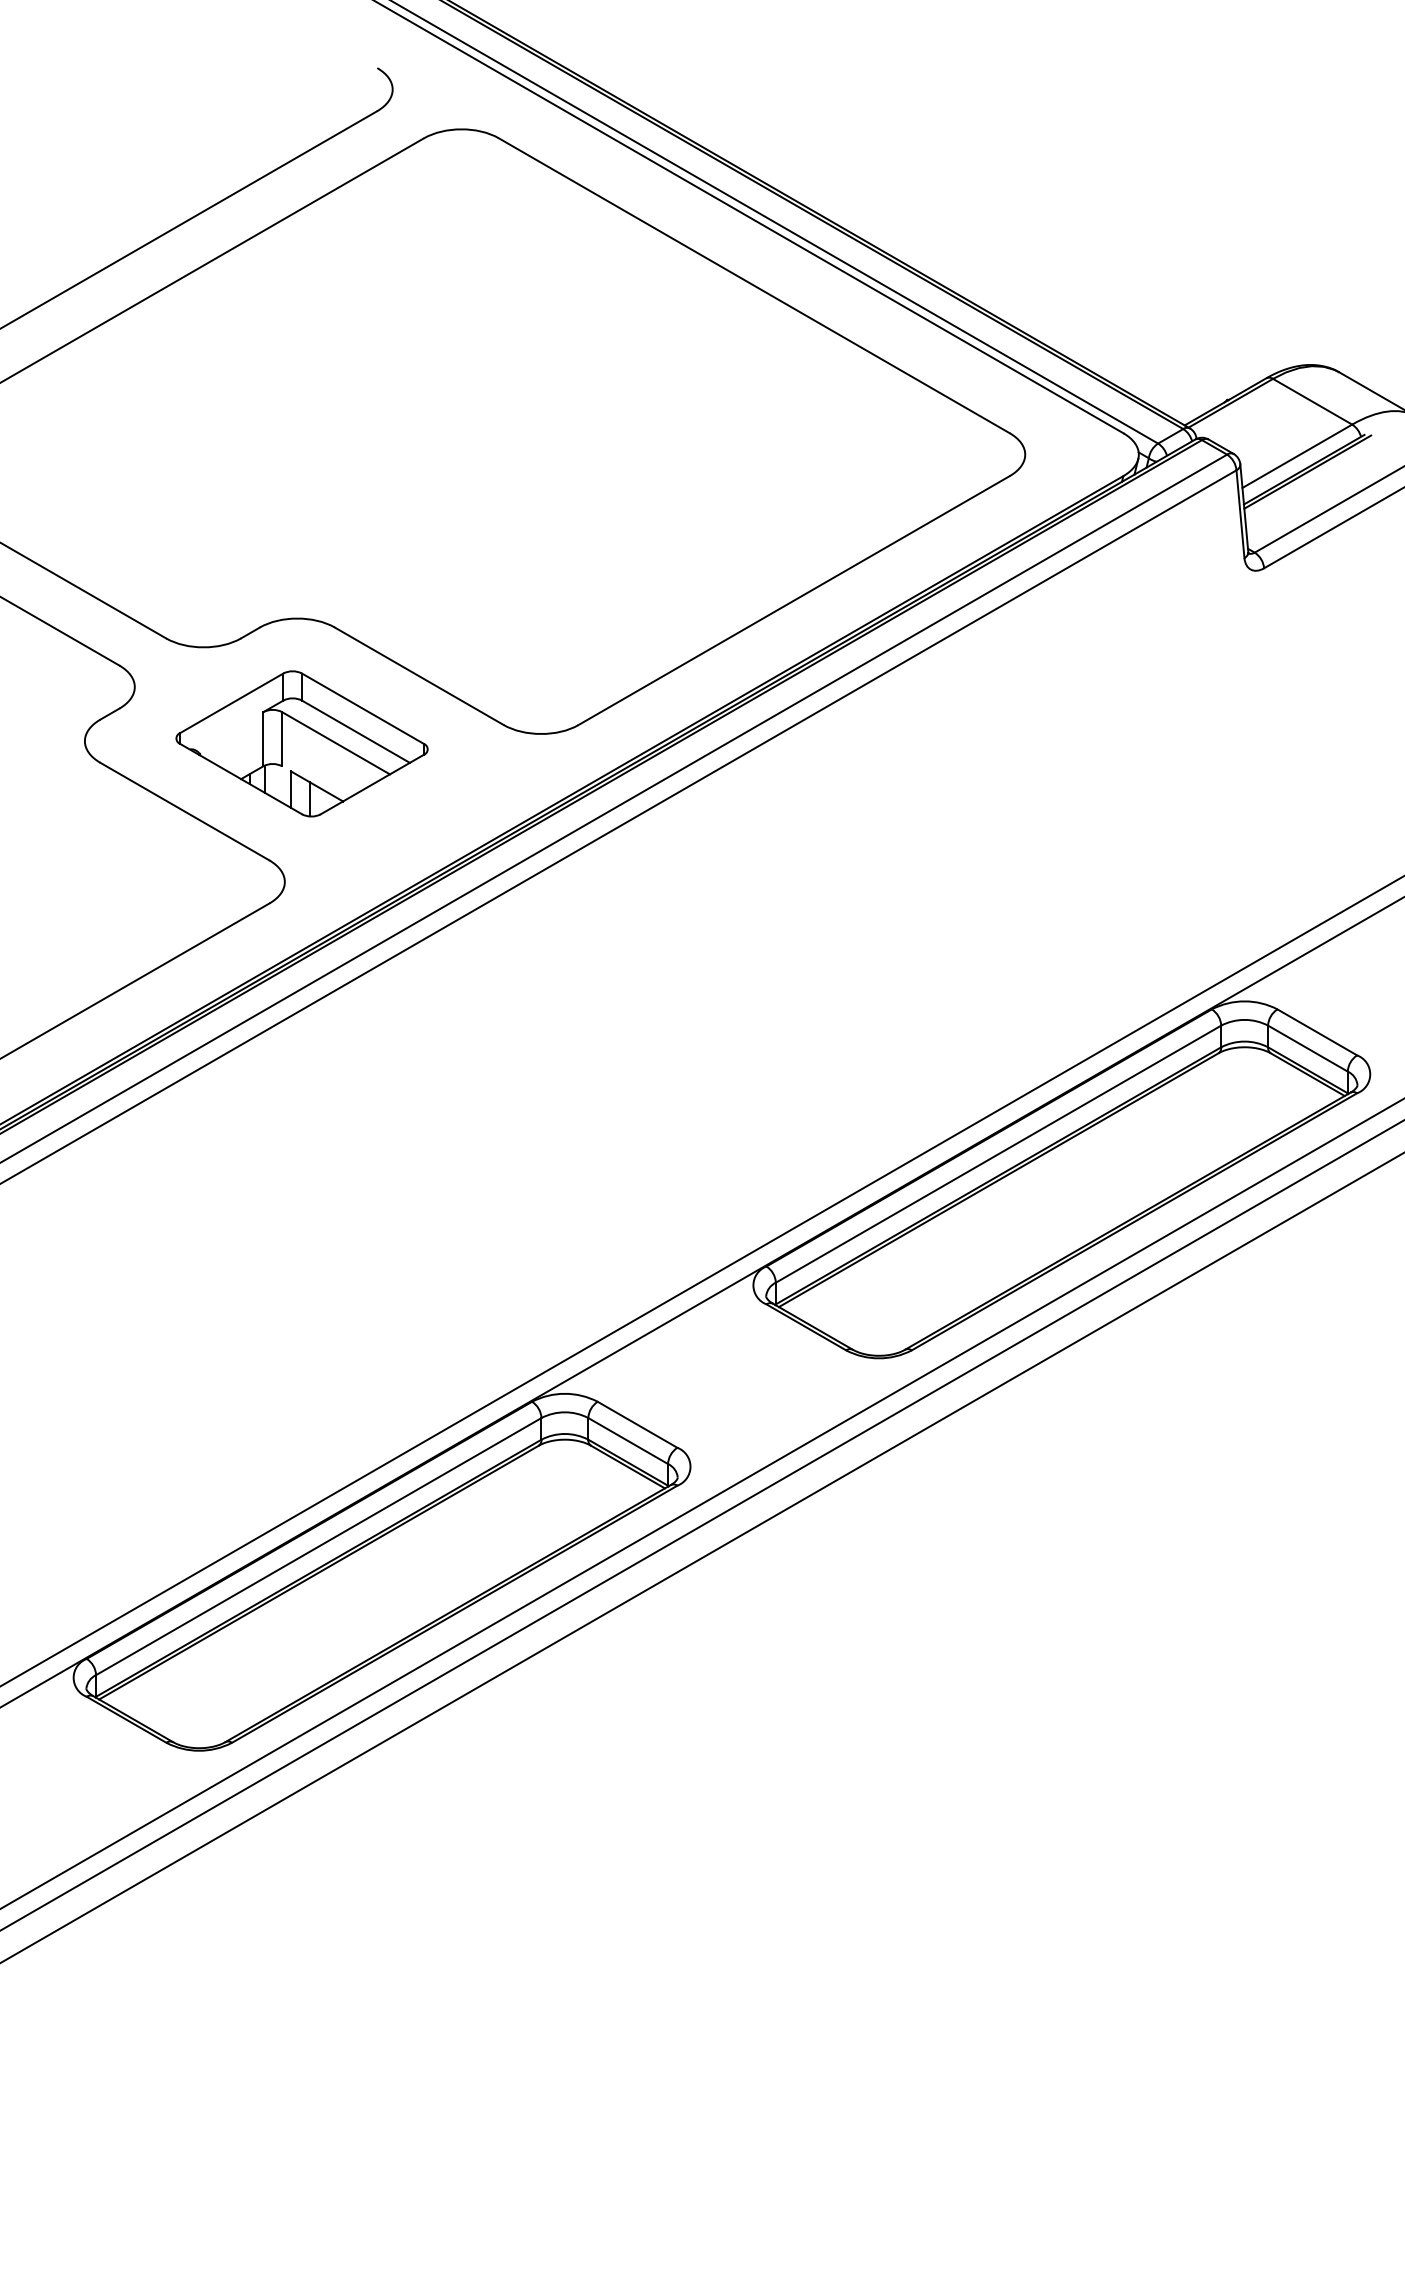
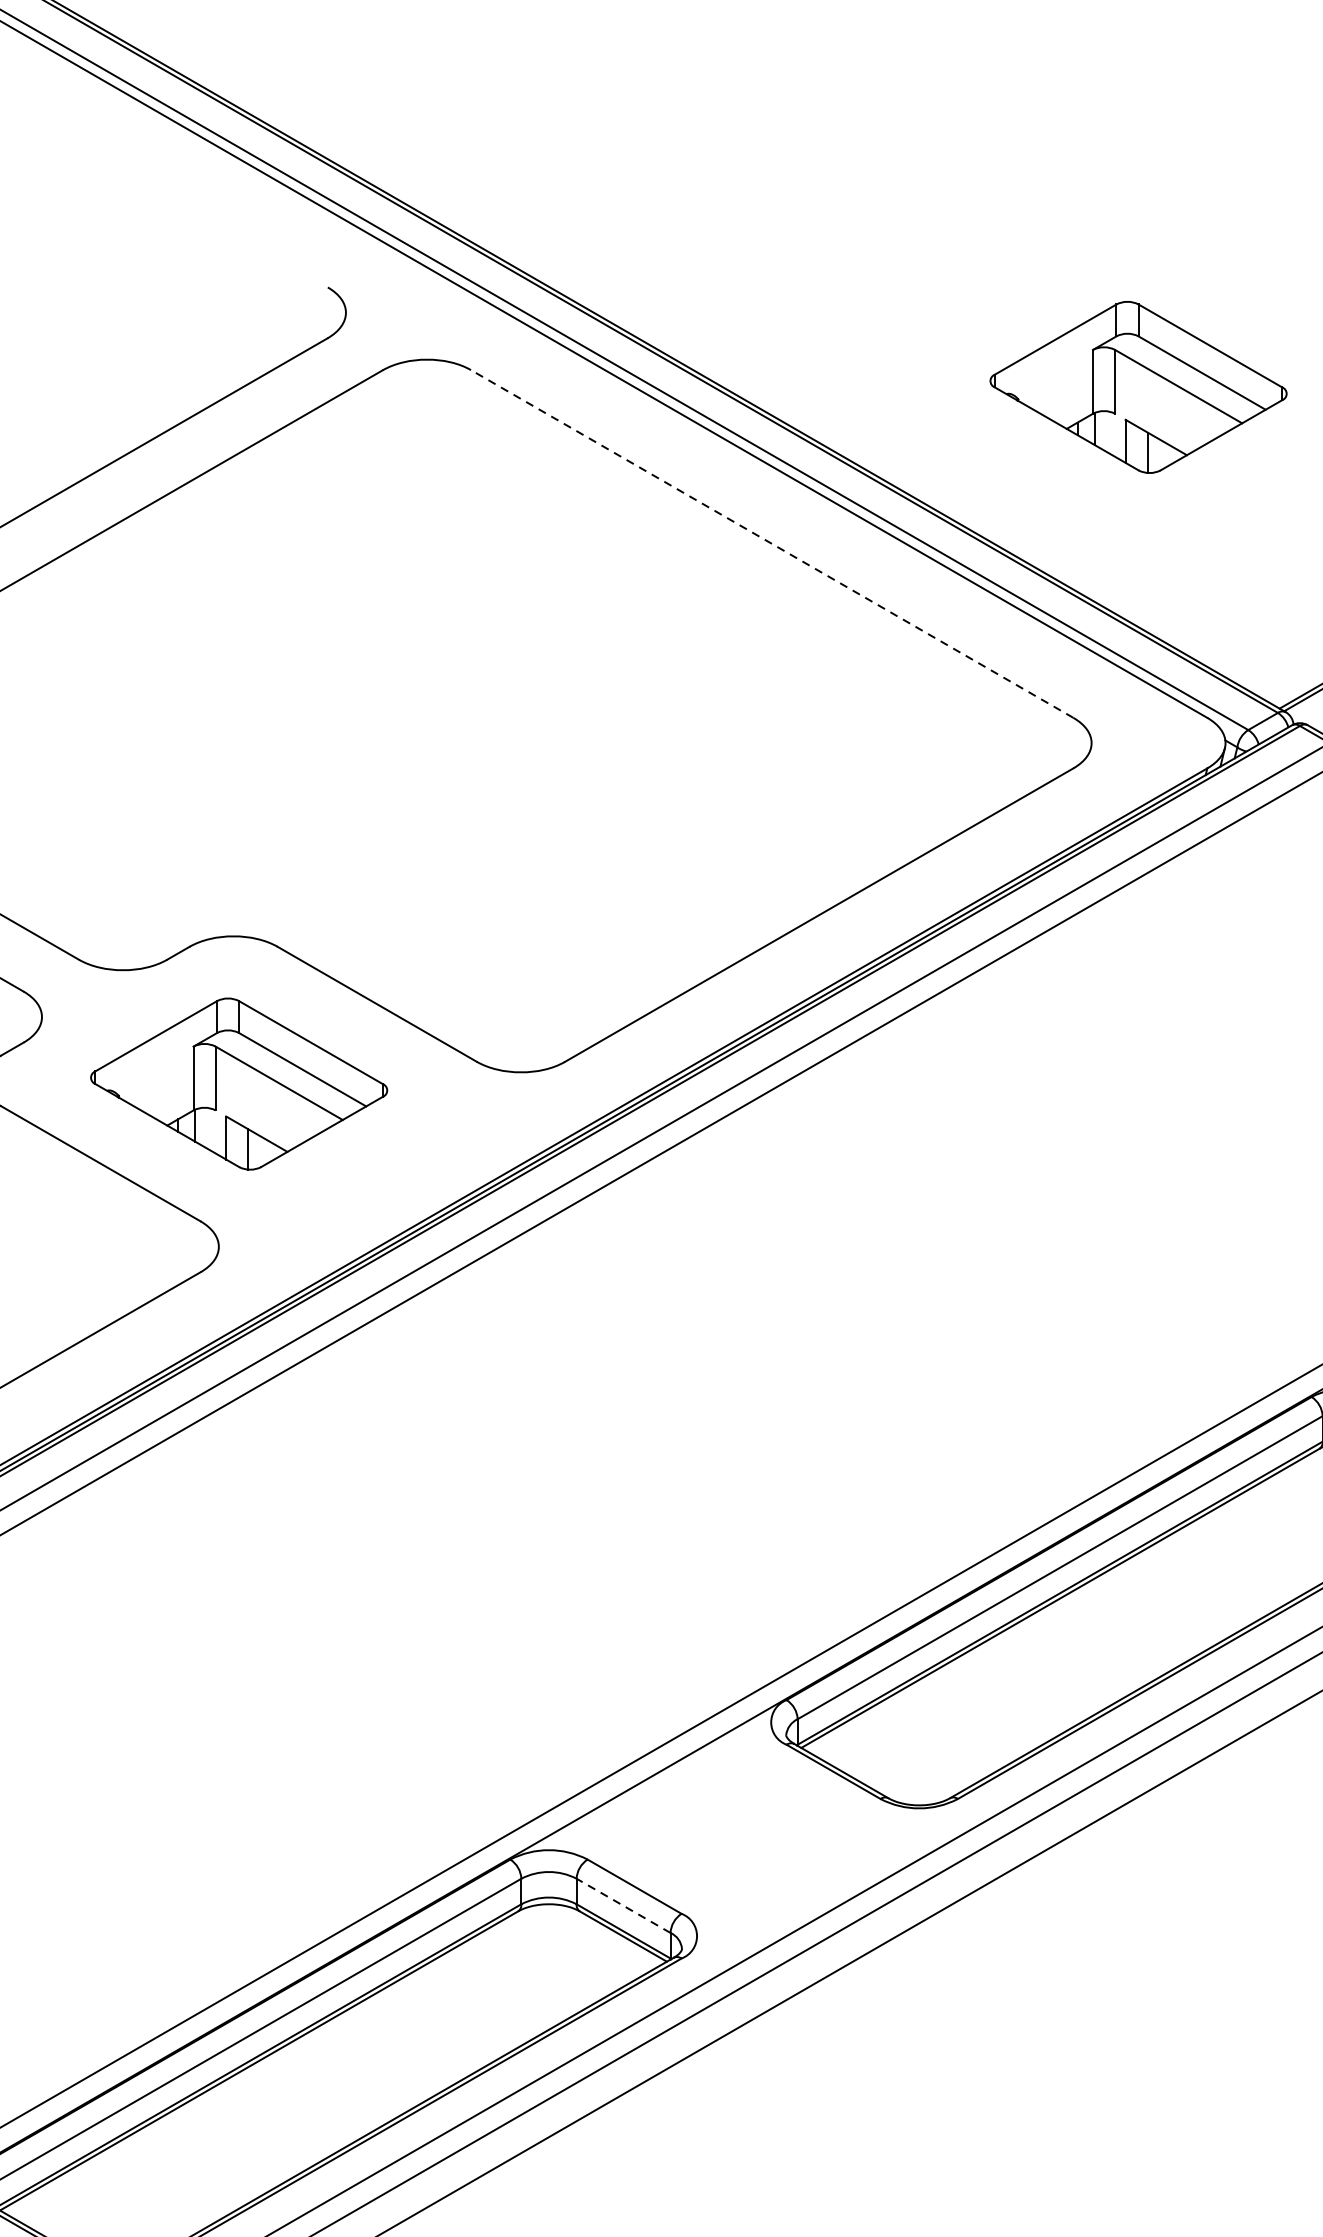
part: (1064, 152) -> (1137, 386), added
line: (753, 285) -> (771, 543), solid -> dashed
line: (627, 1440) -> (622, 1905), solid -> dashed

